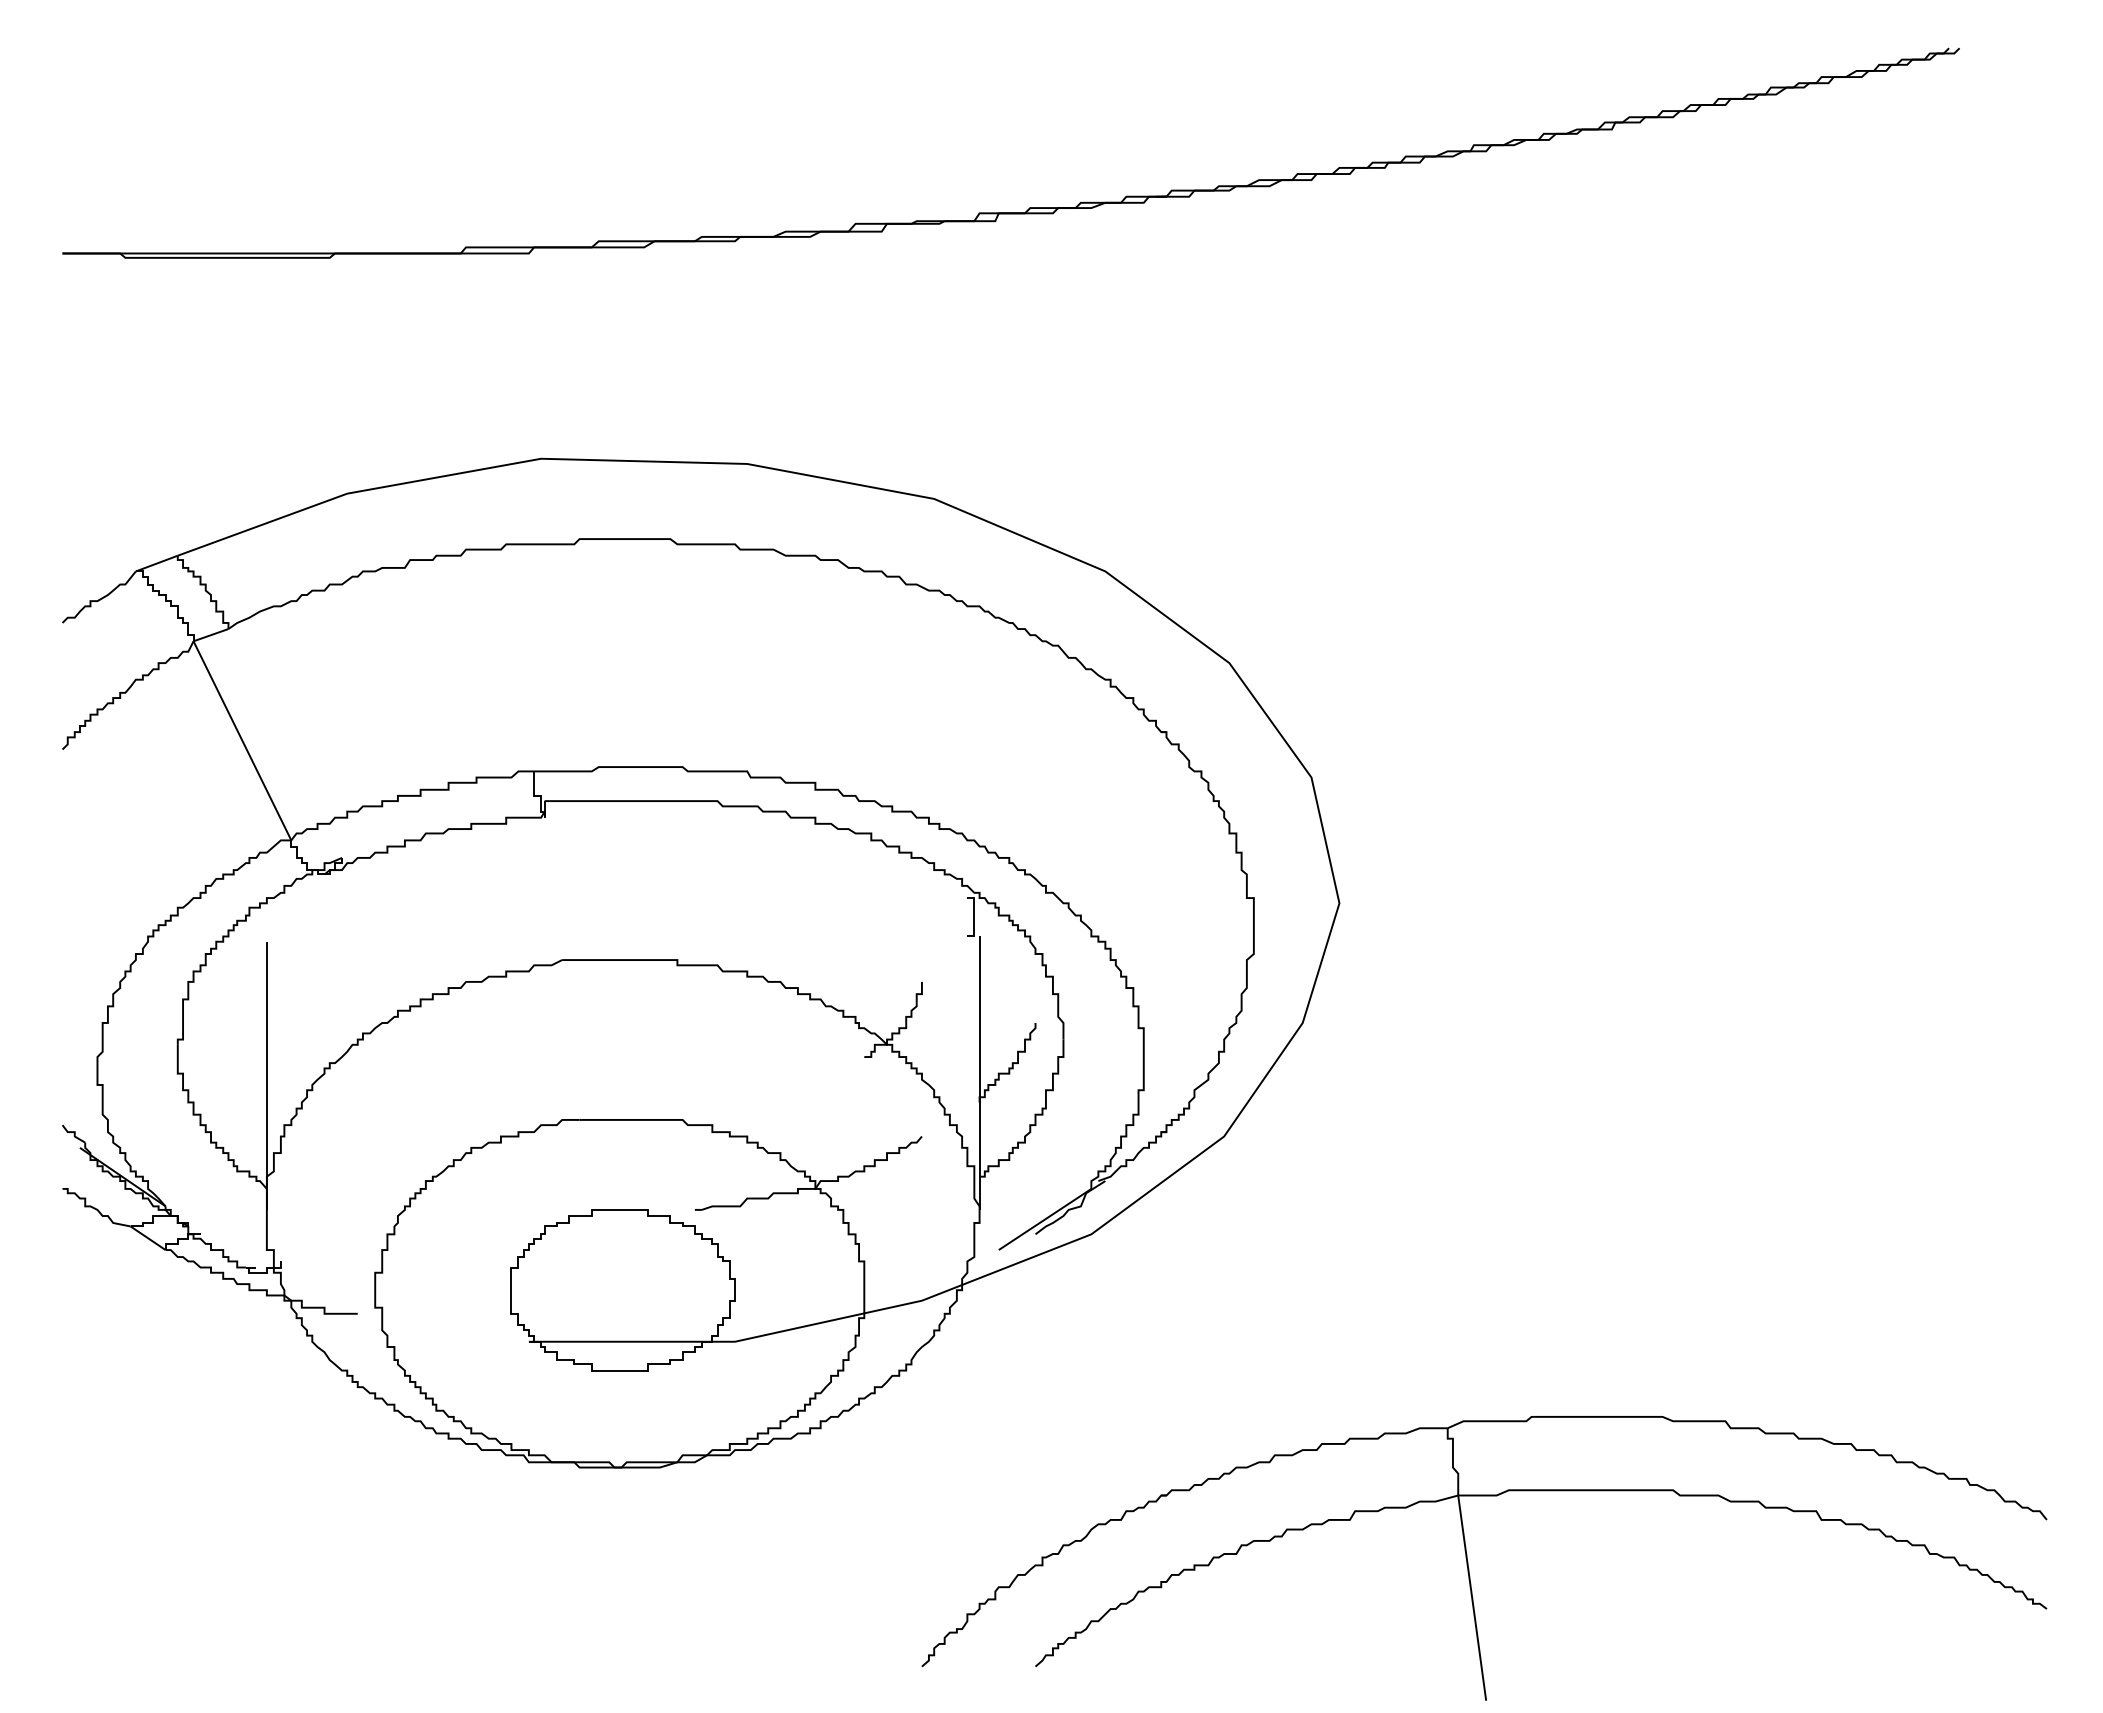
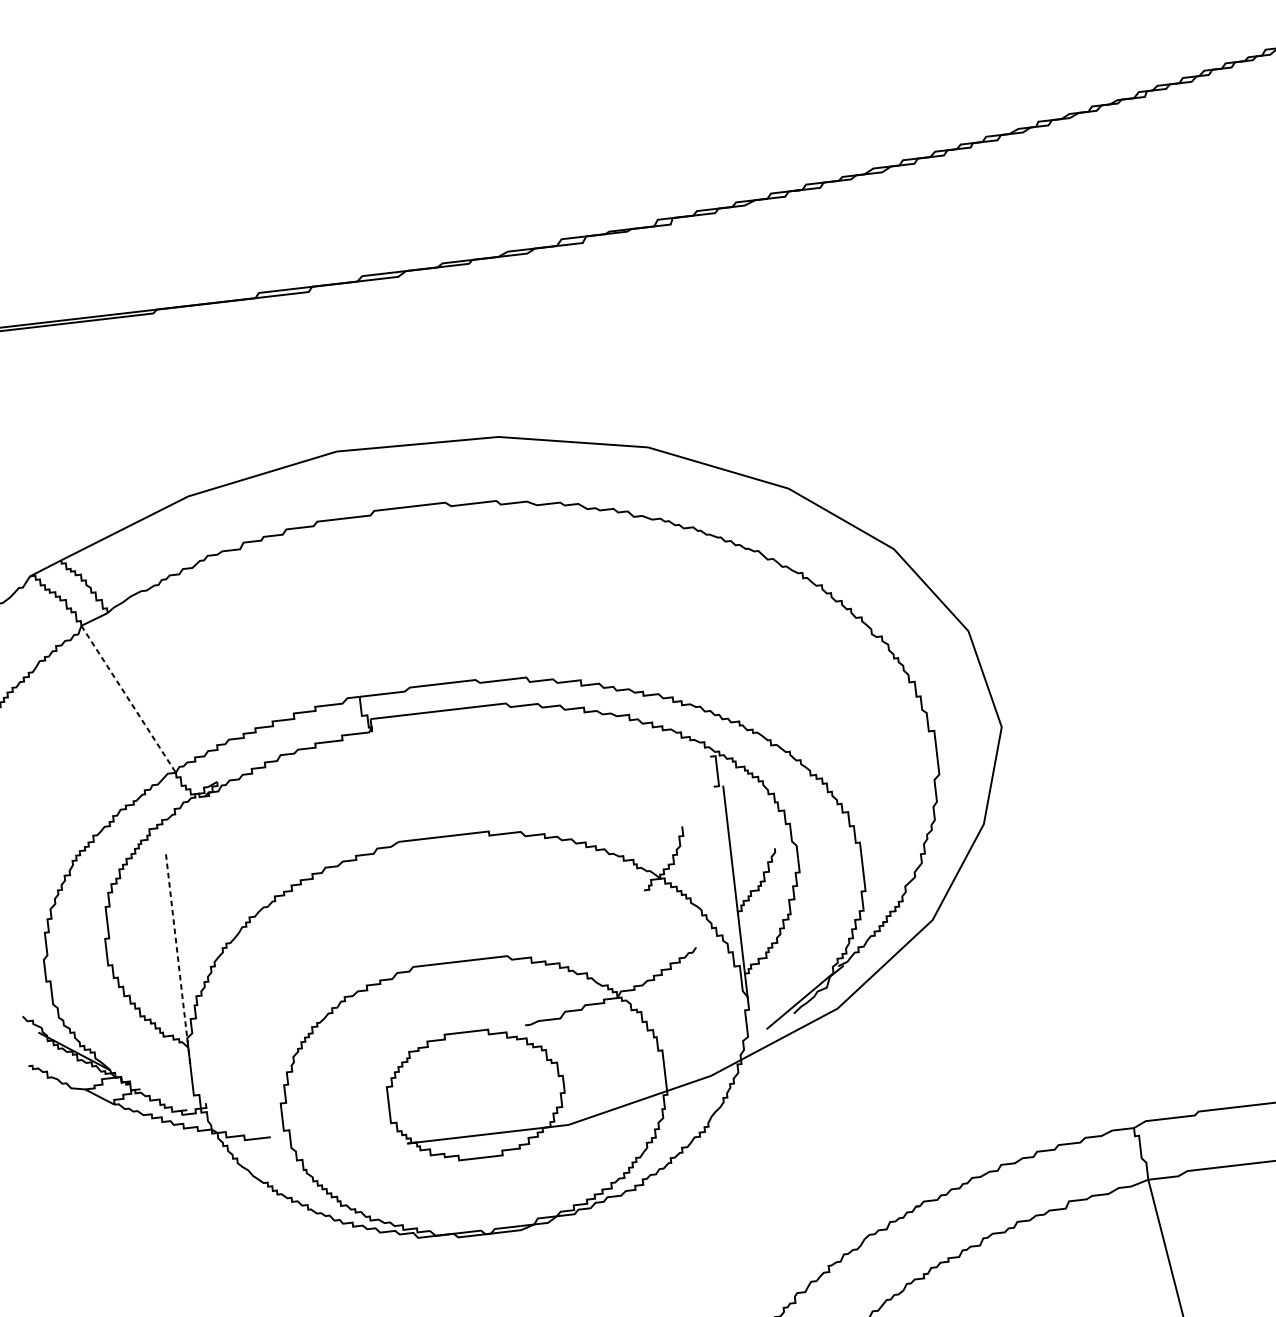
line: (242, 740) -> (128, 699), solid -> dashed
line: (266, 1076) -> (177, 959), solid -> dashed

